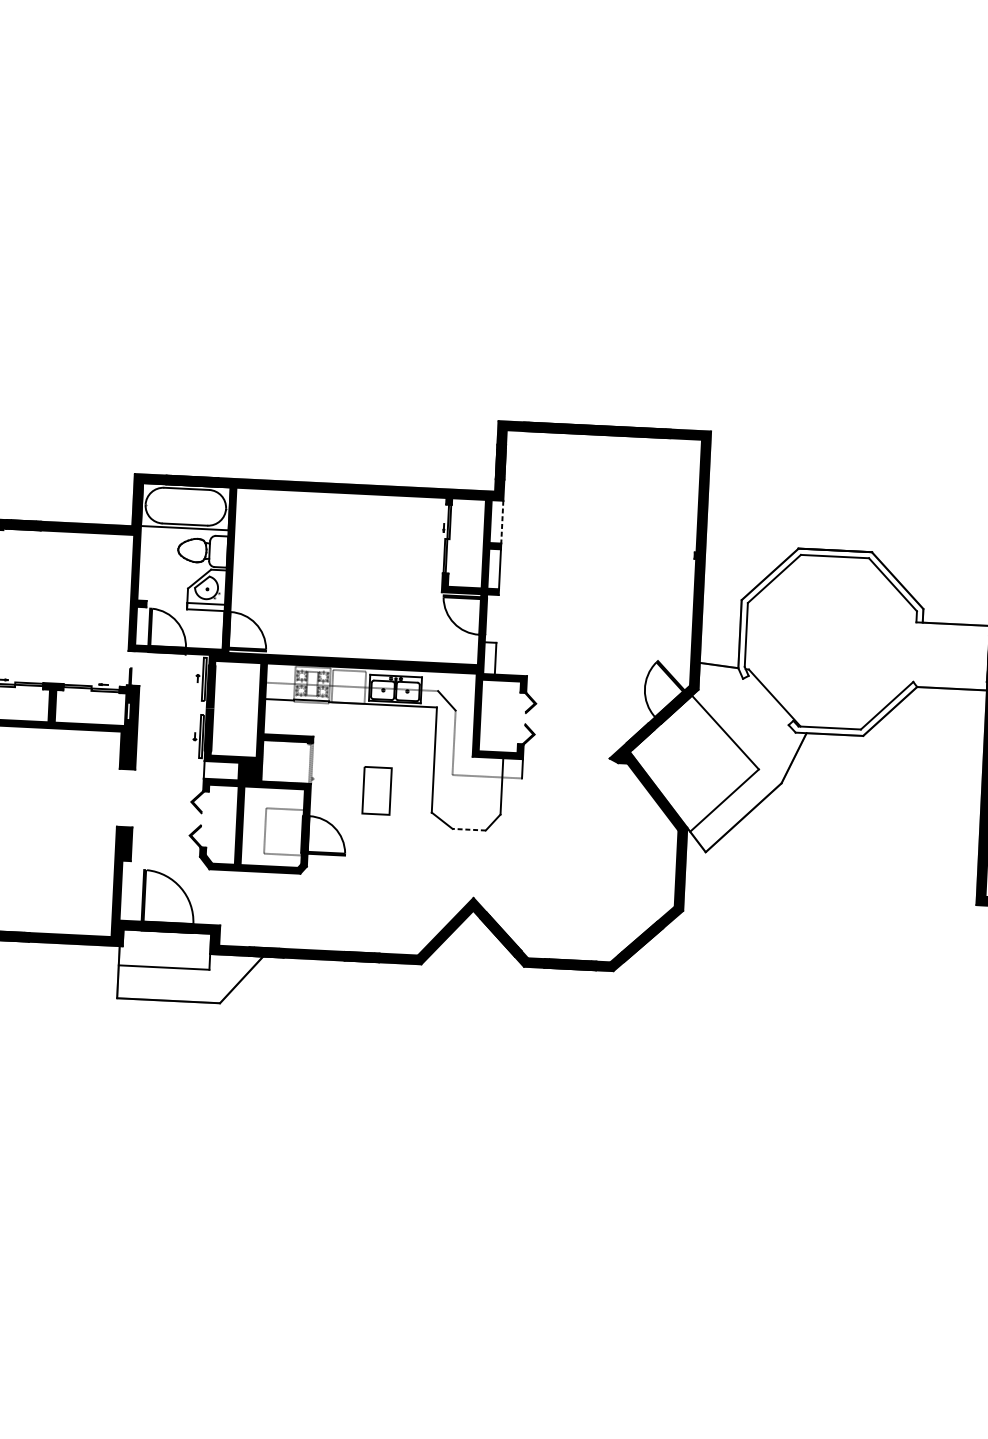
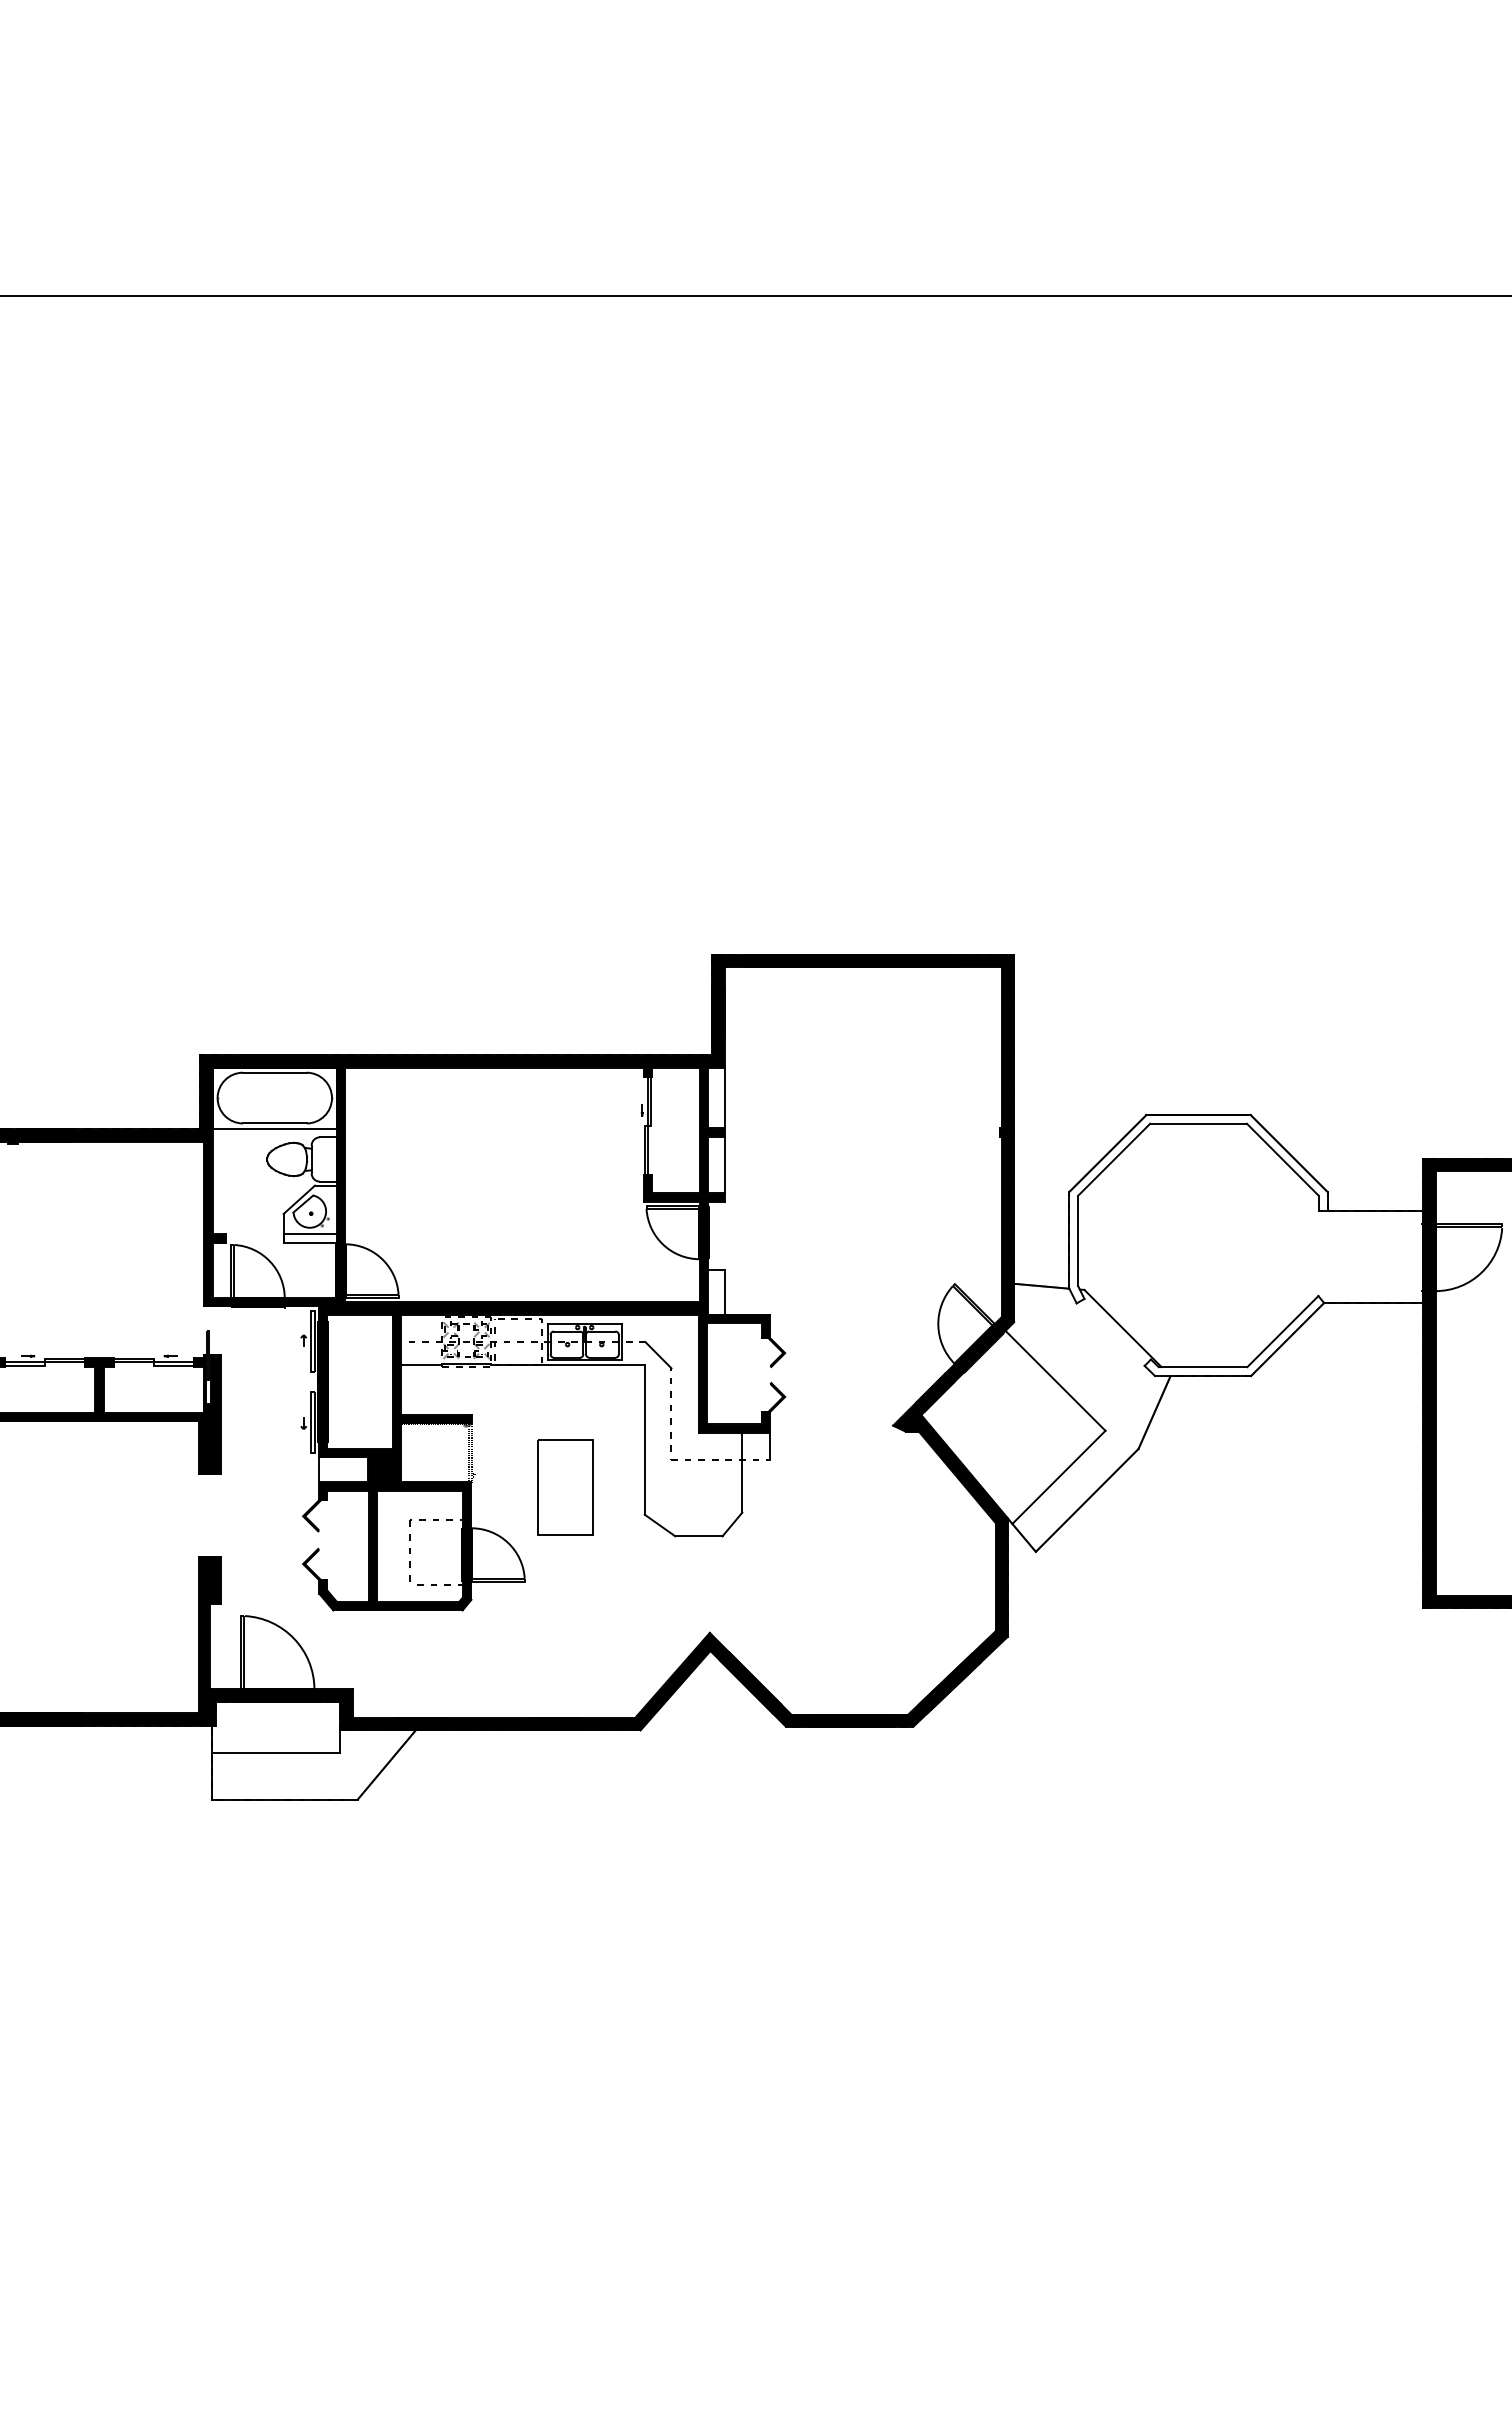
line: (502, 522) -> (724, 1098), dashed -> solid
part: (376, 790) -> (565, 1487), size x1.43
line: (468, 829) -> (698, 1536), dashed -> solid

